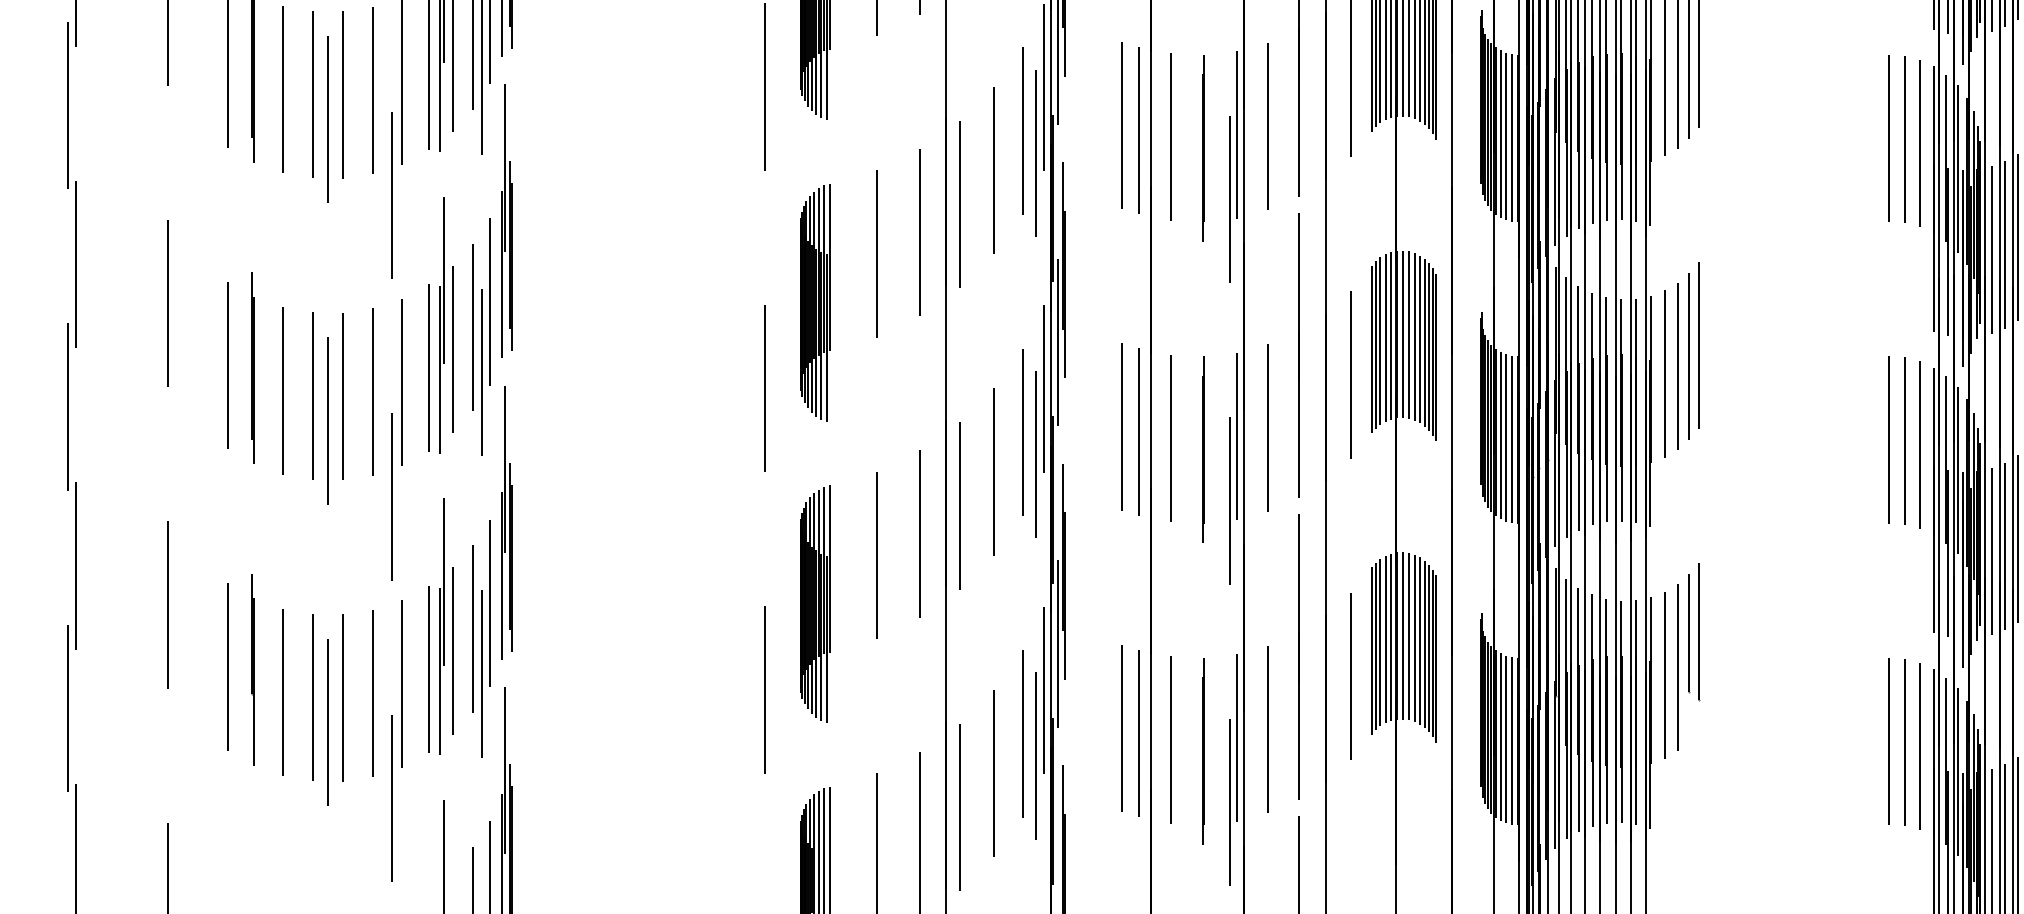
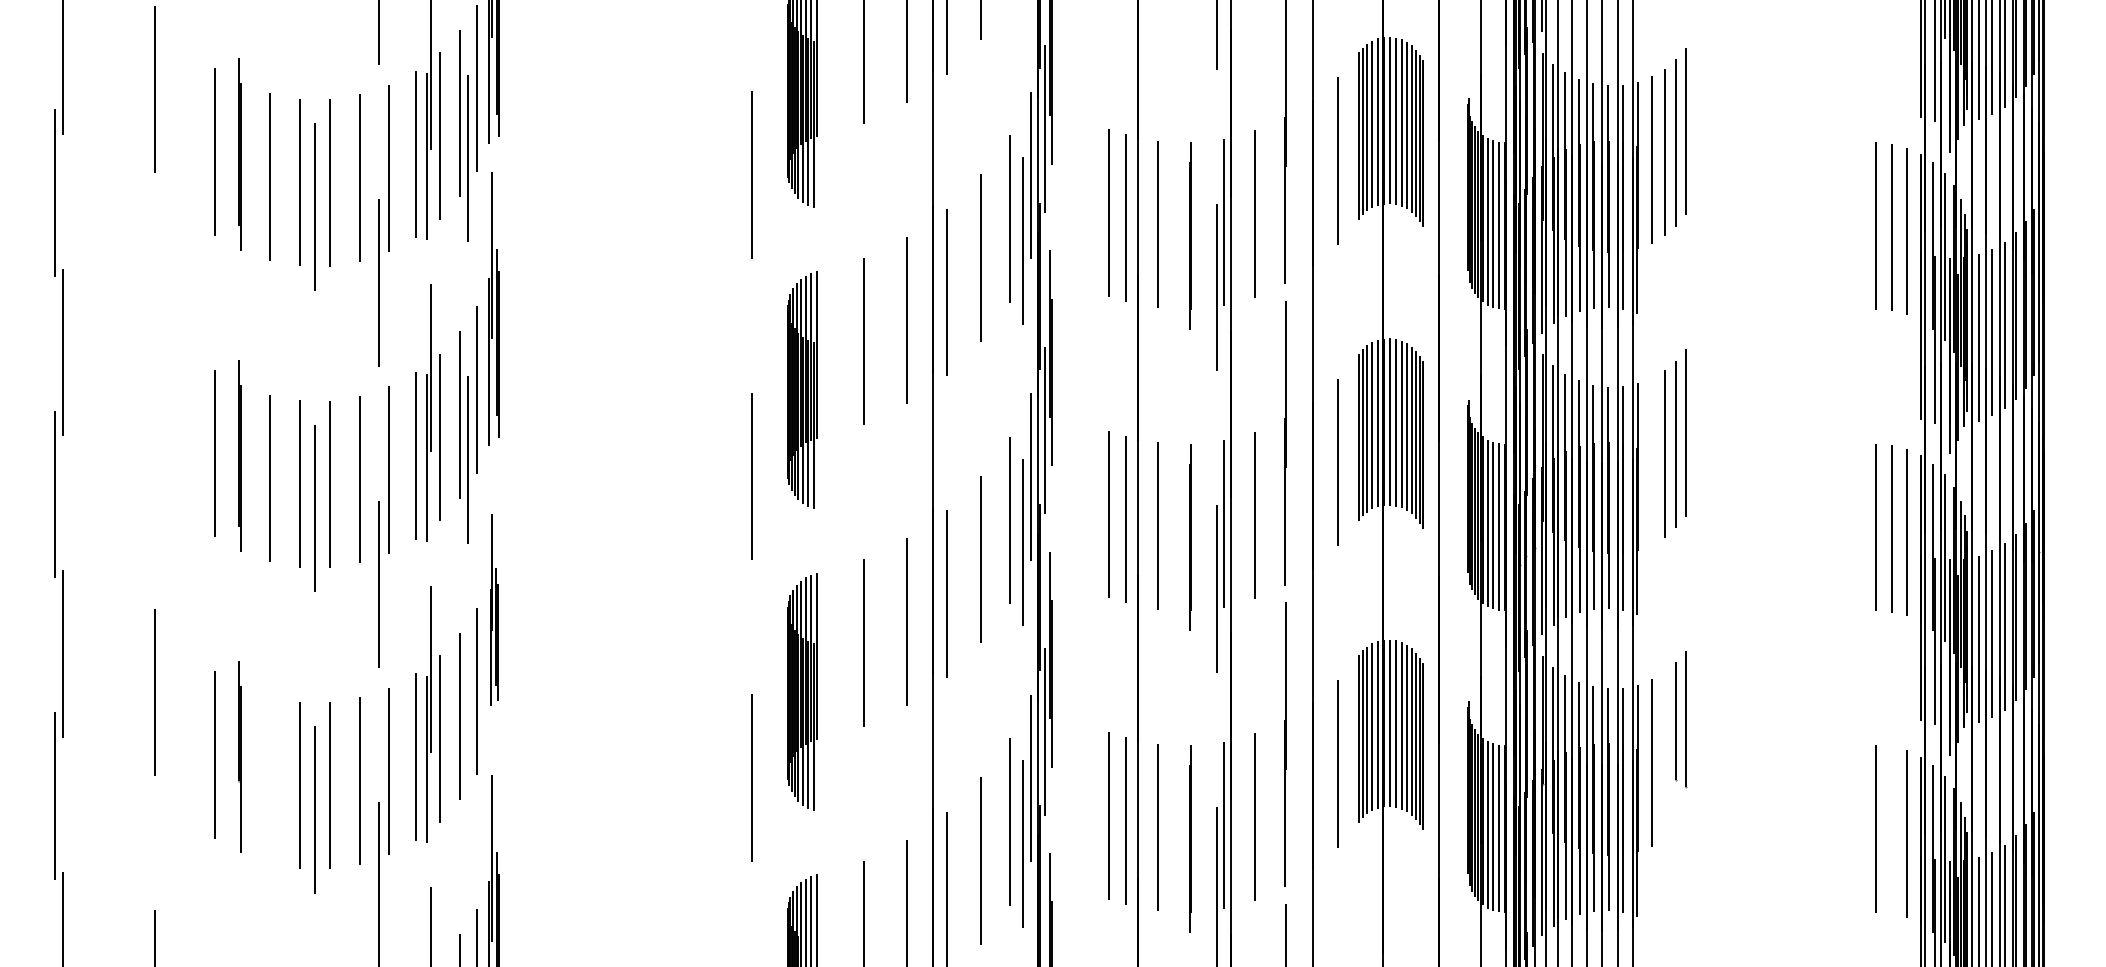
line: (167, 302) -> (154, 390), removed
line: (1664, 373) -> (1651, 461), removed
part: (506, 521) -> (493, 609), size x0.7
line: (1677, 667) -> (1664, 755), removed
line: (481, 673) -> (468, 761), removed
line: (282, 691) -> (269, 779), removed
line: (1904, 742) -> (1891, 830), removed

